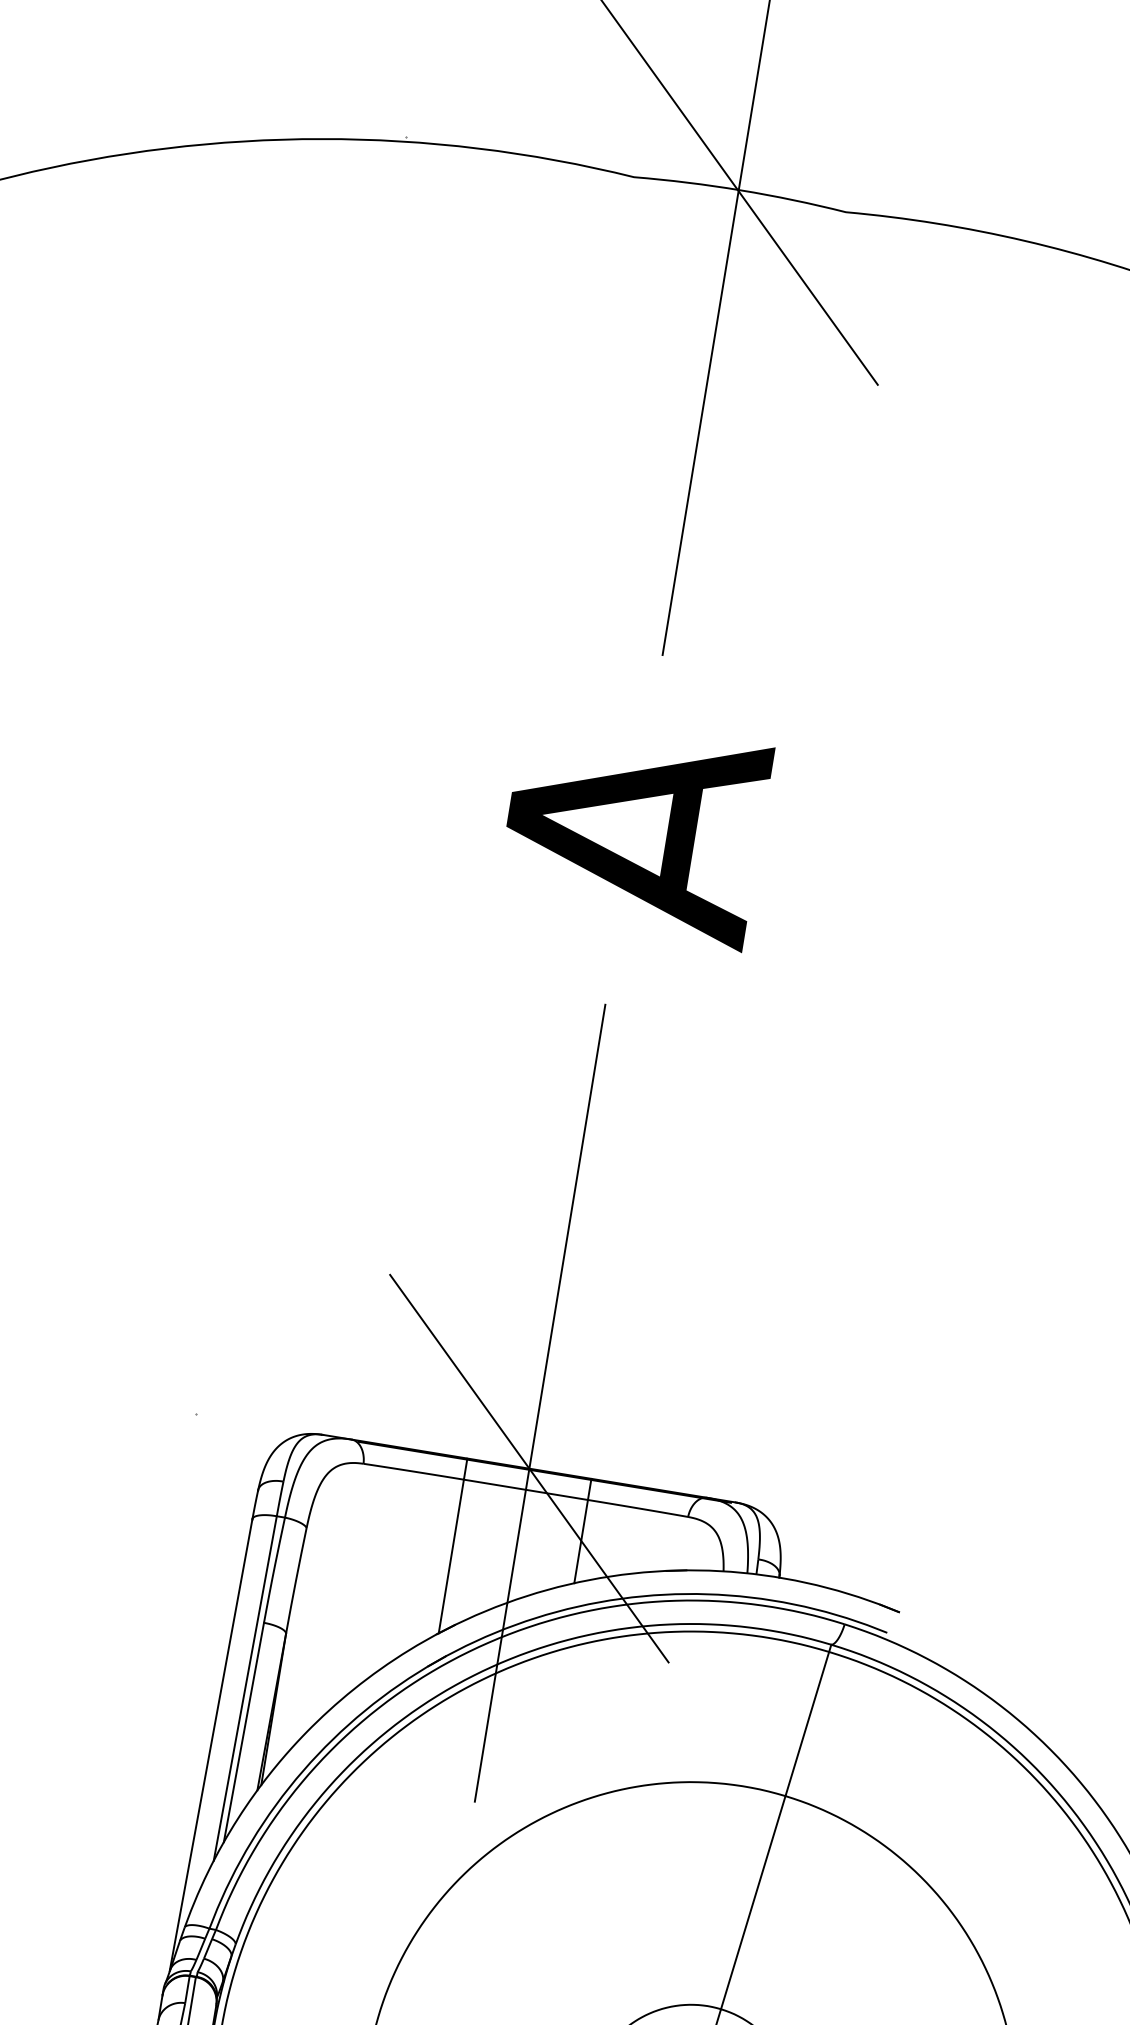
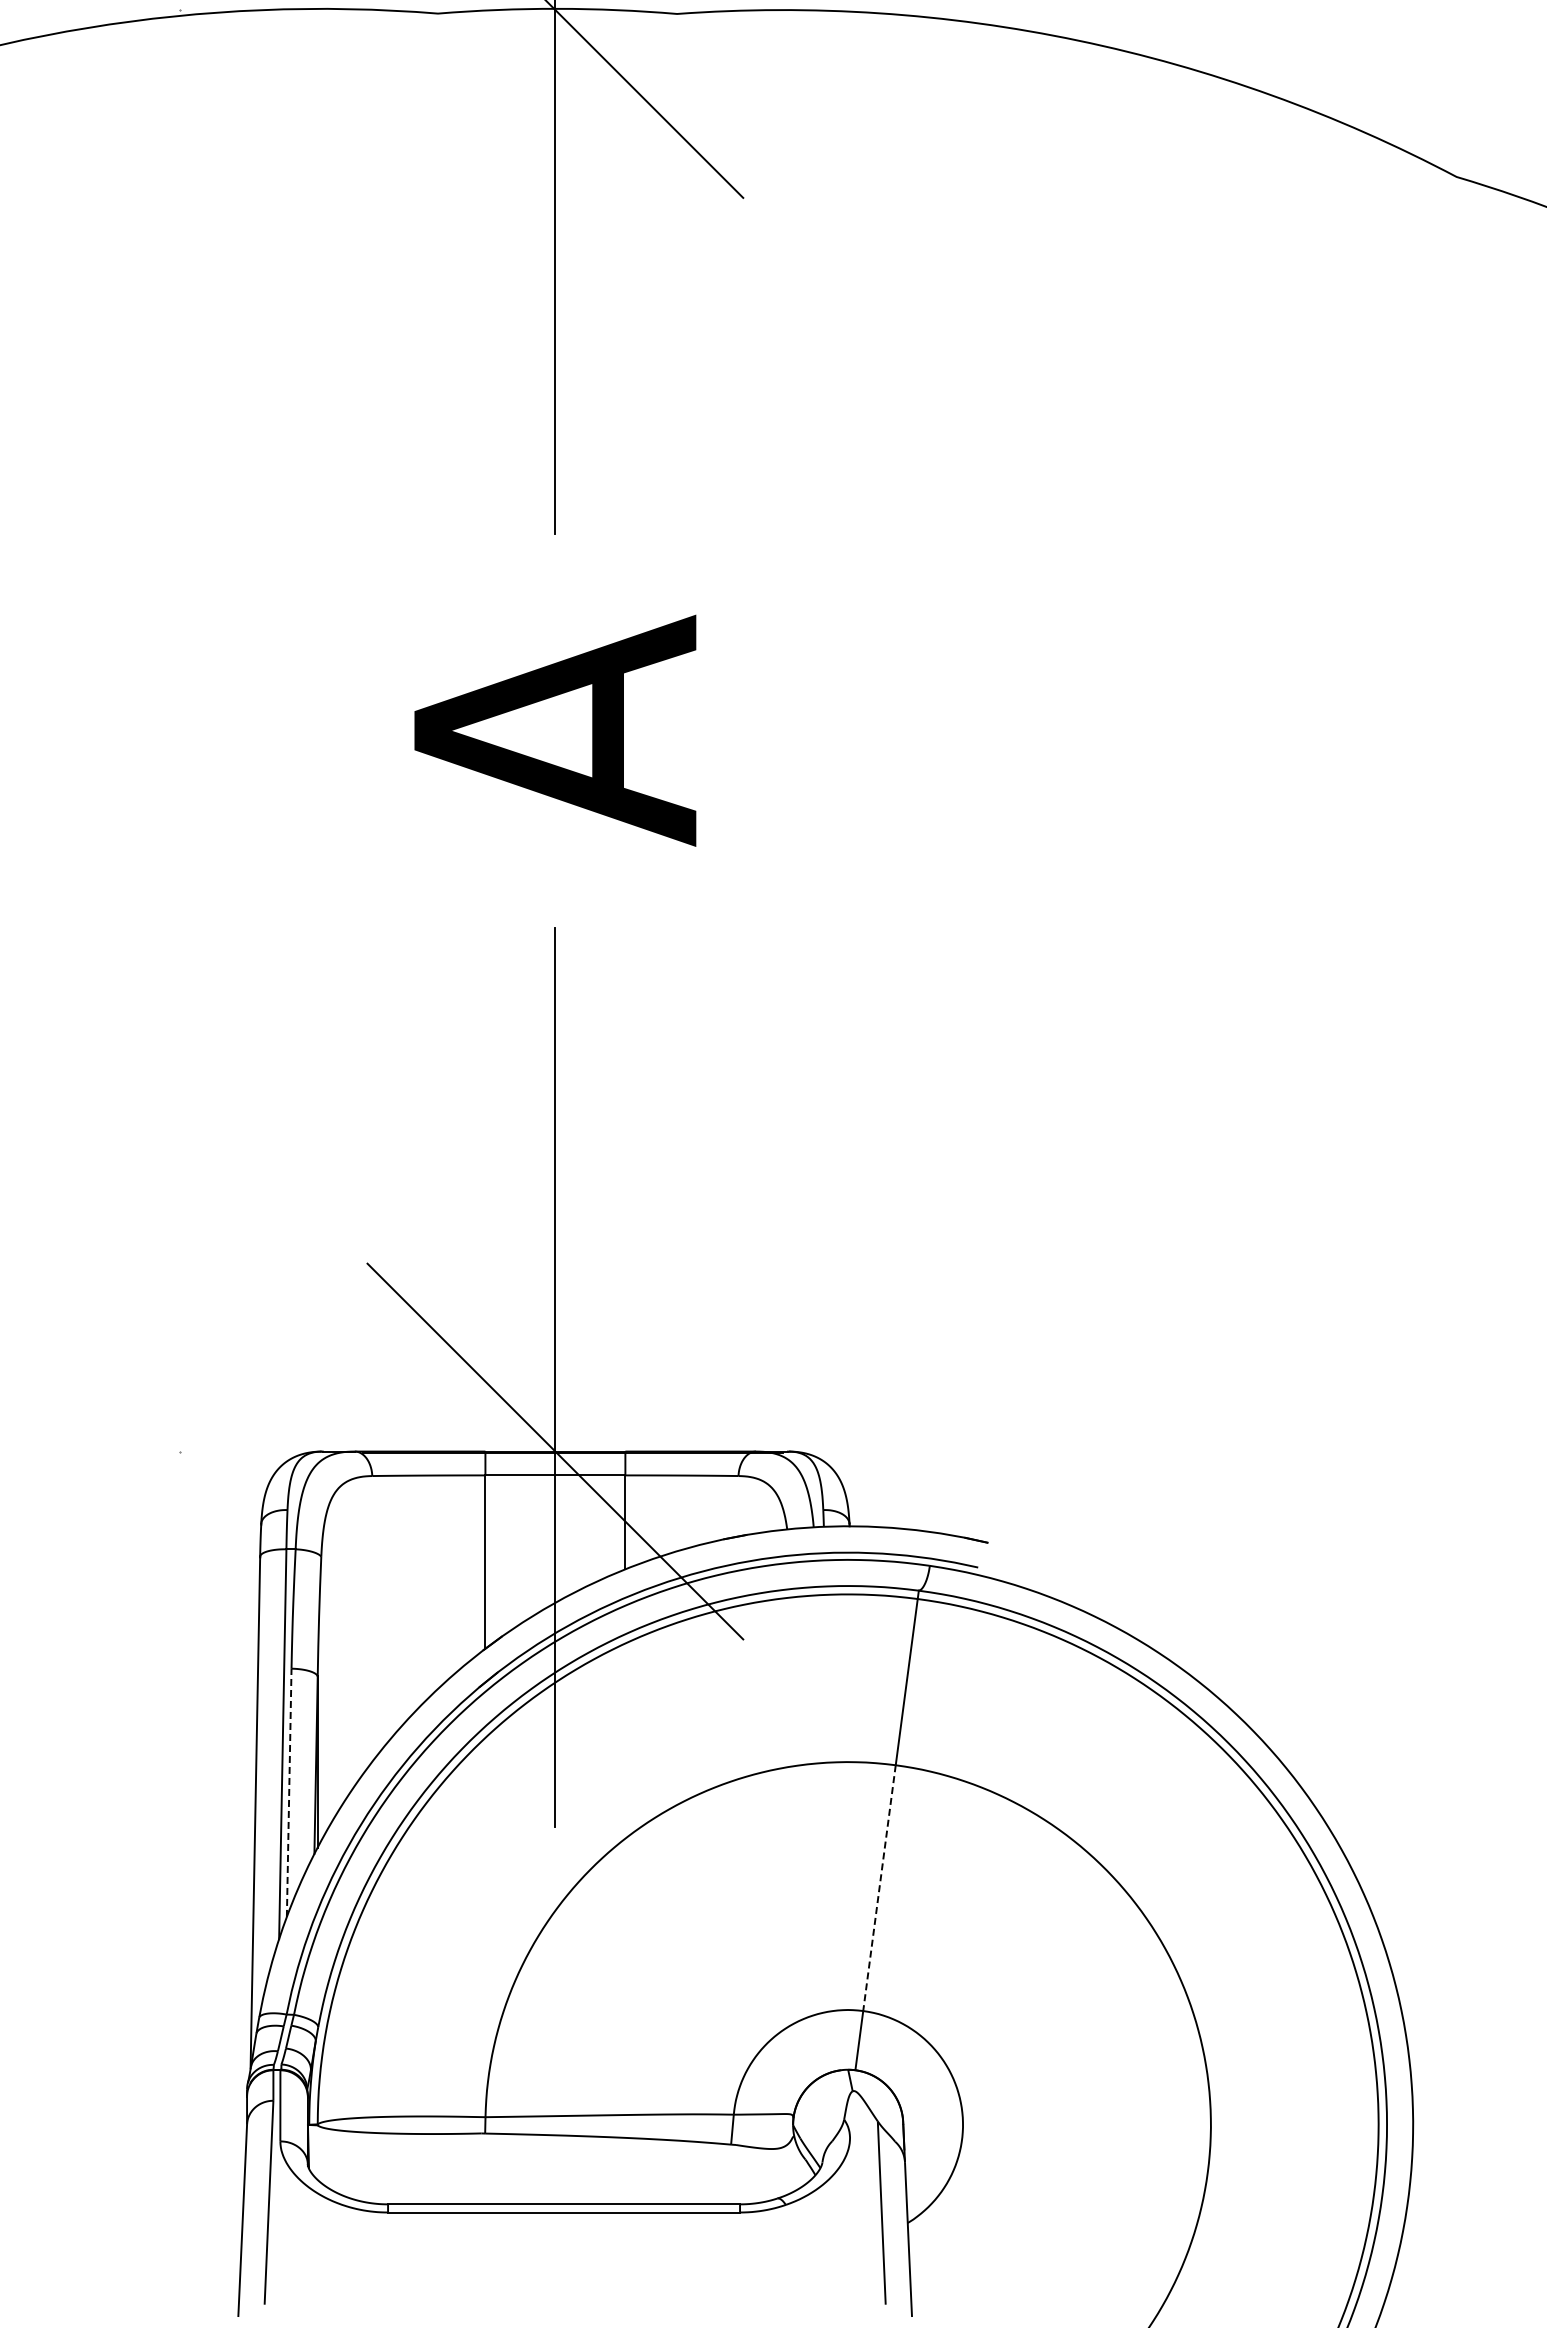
line: (244, 1732) -> (289, 1792), solid -> dashed
line: (753, 1902) -> (879, 1888), solid -> dashed

